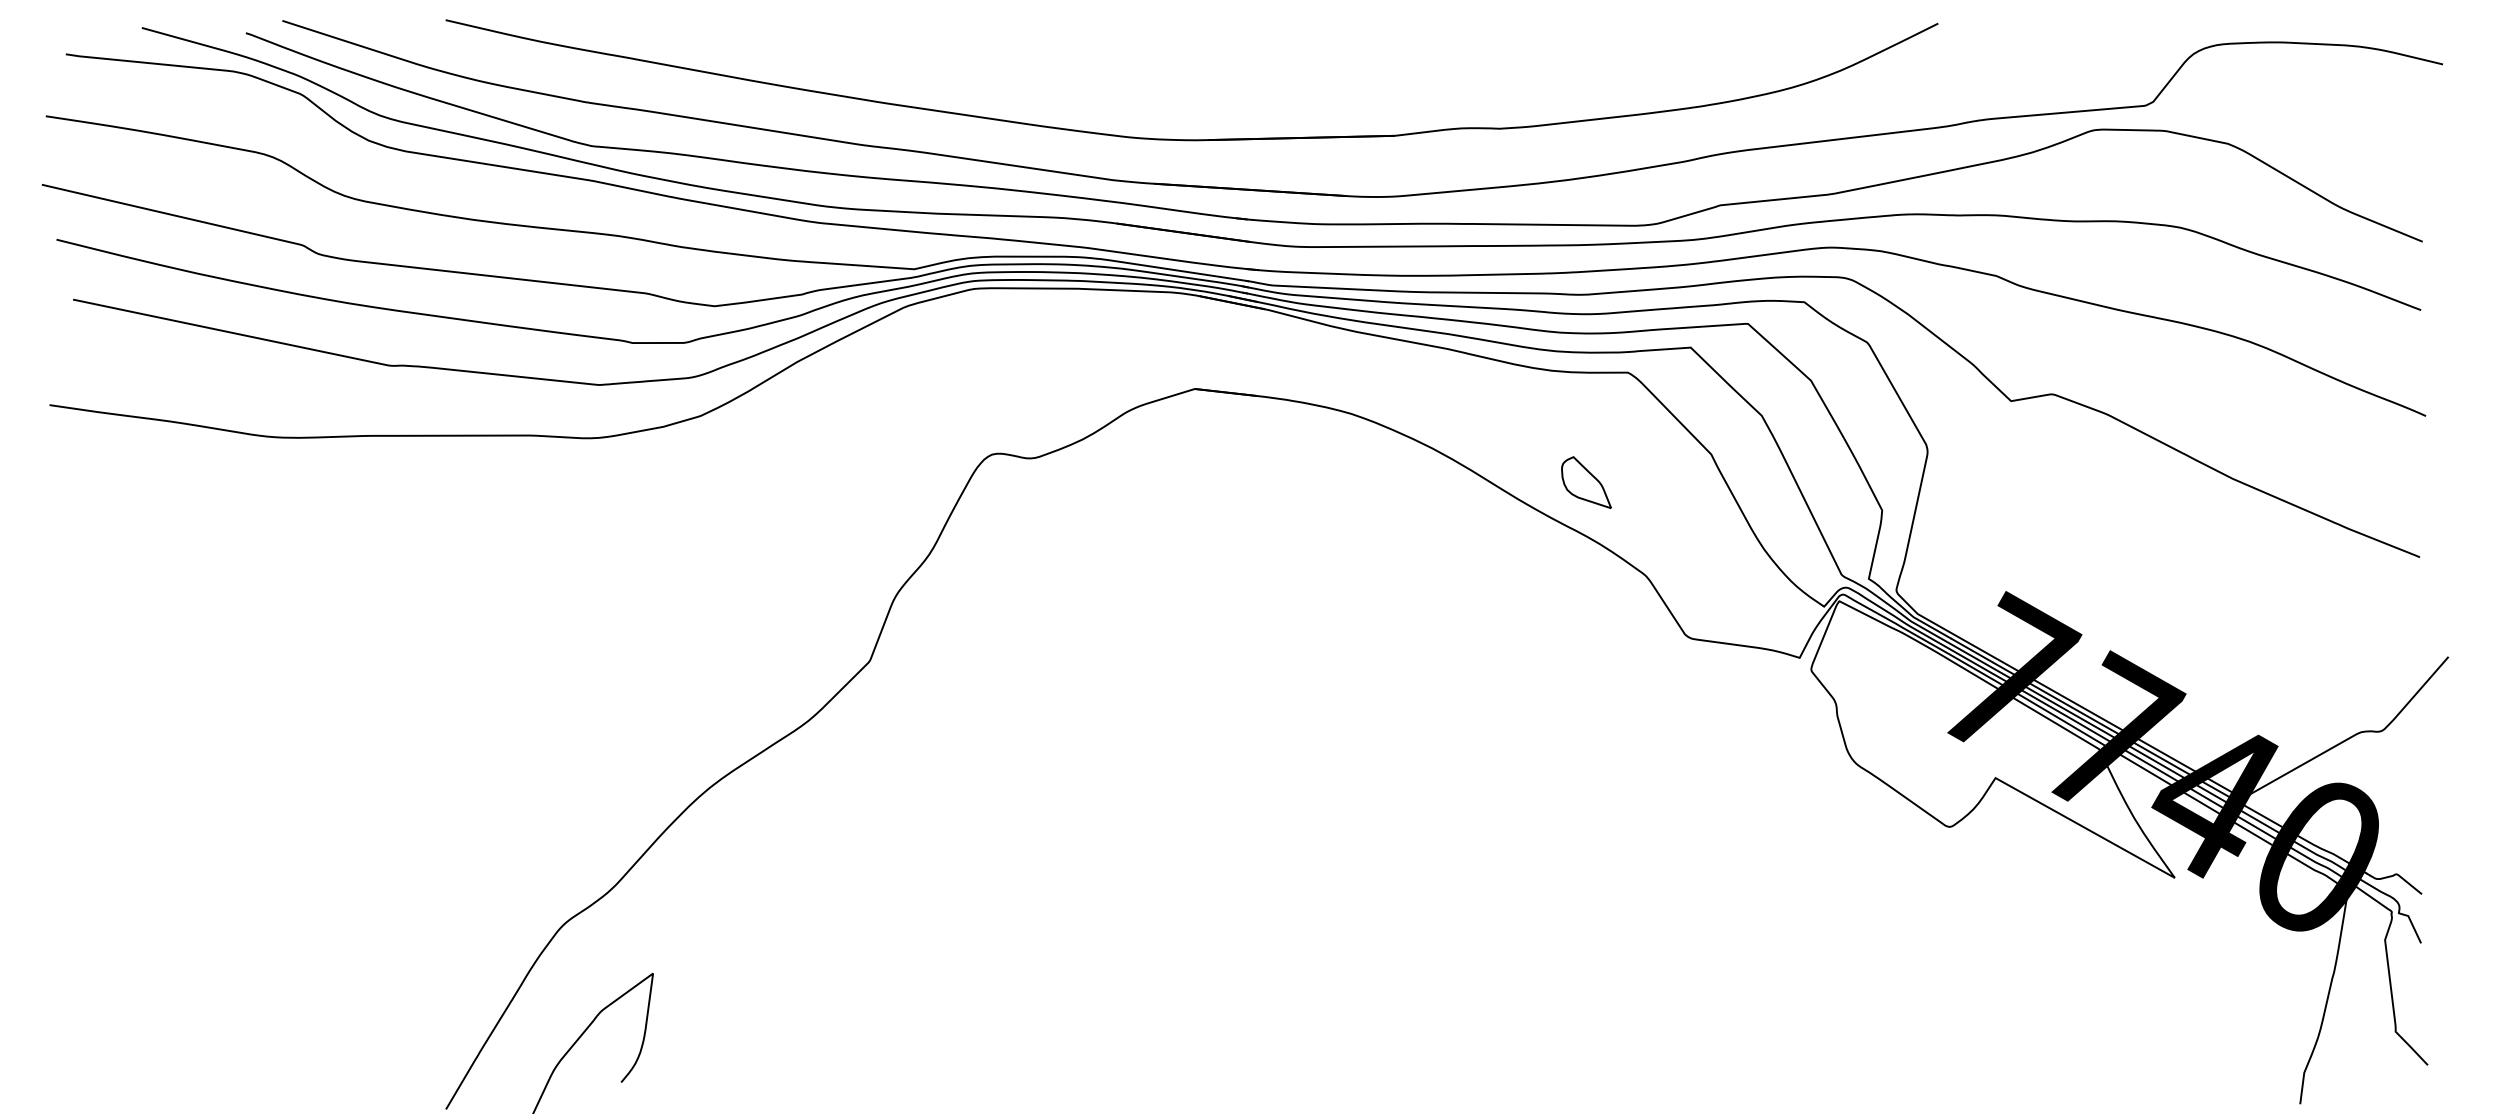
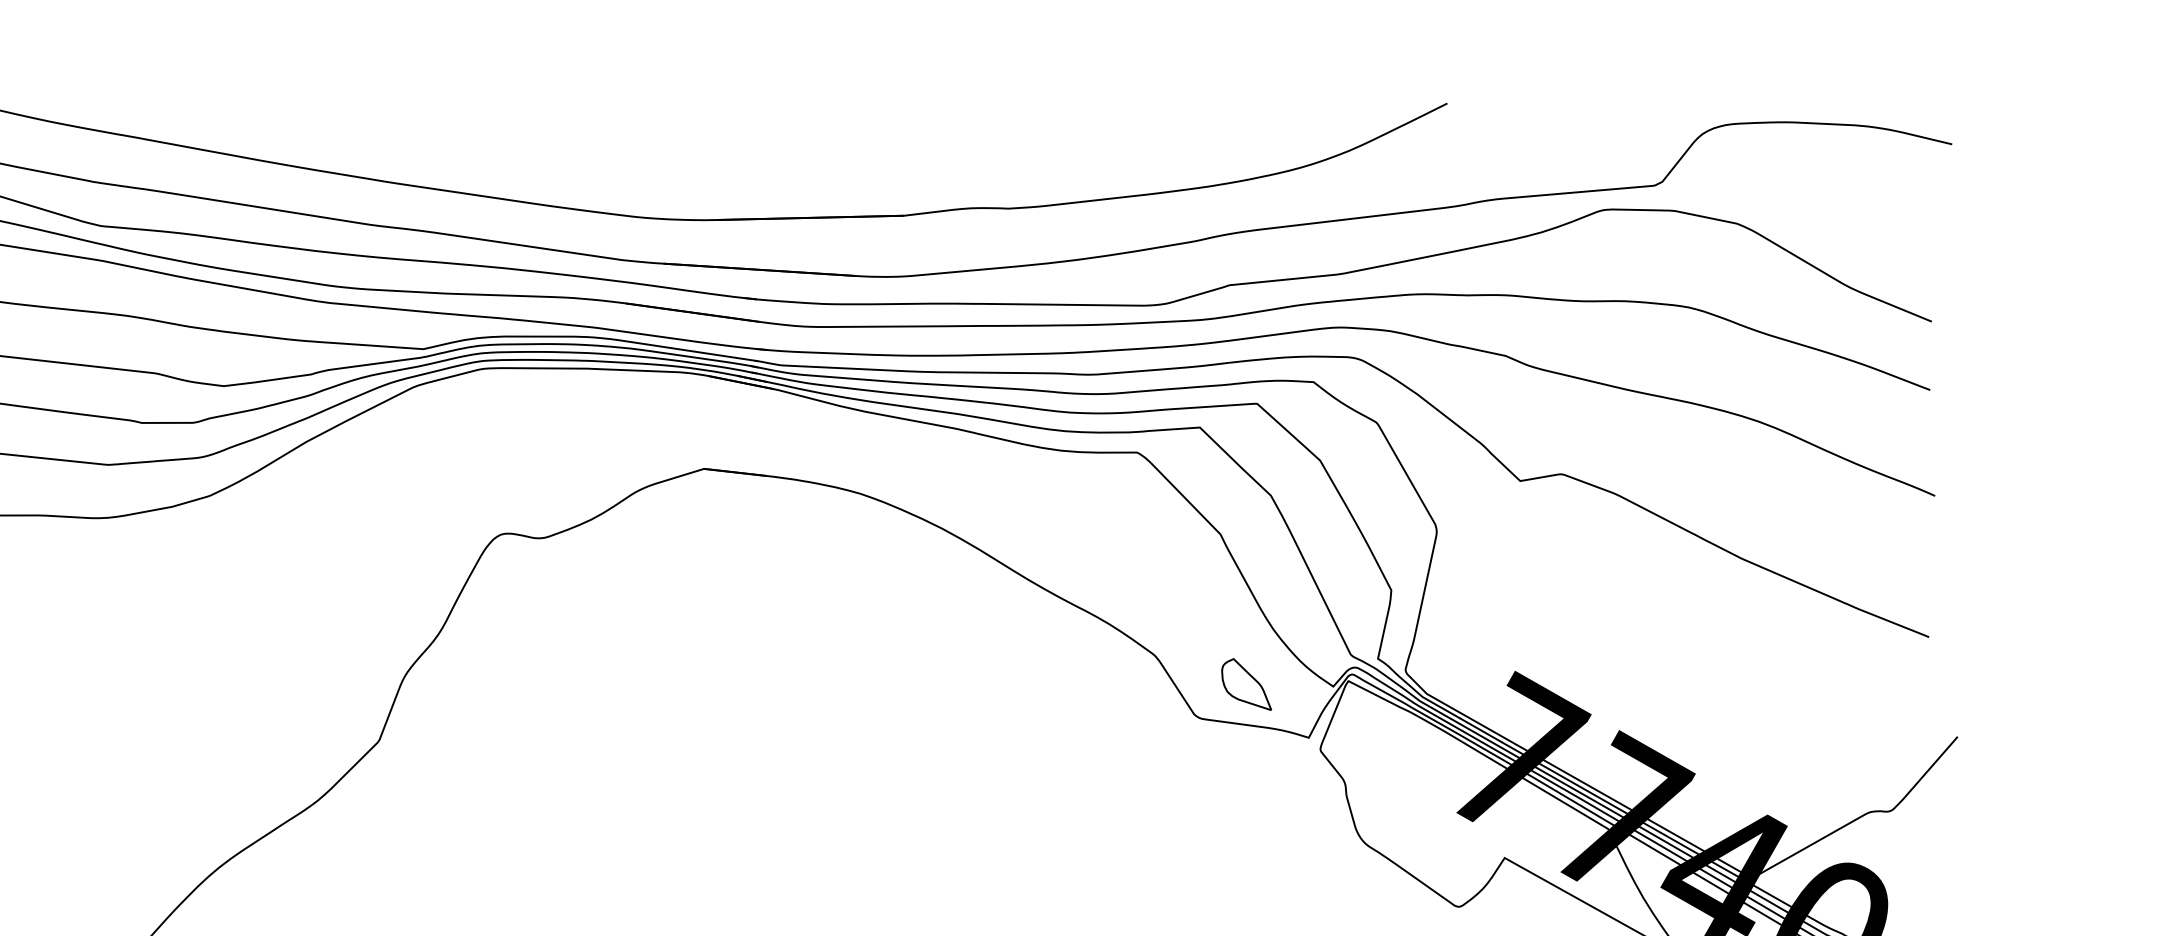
part: (1586, 482) -> (1246, 684), moved

